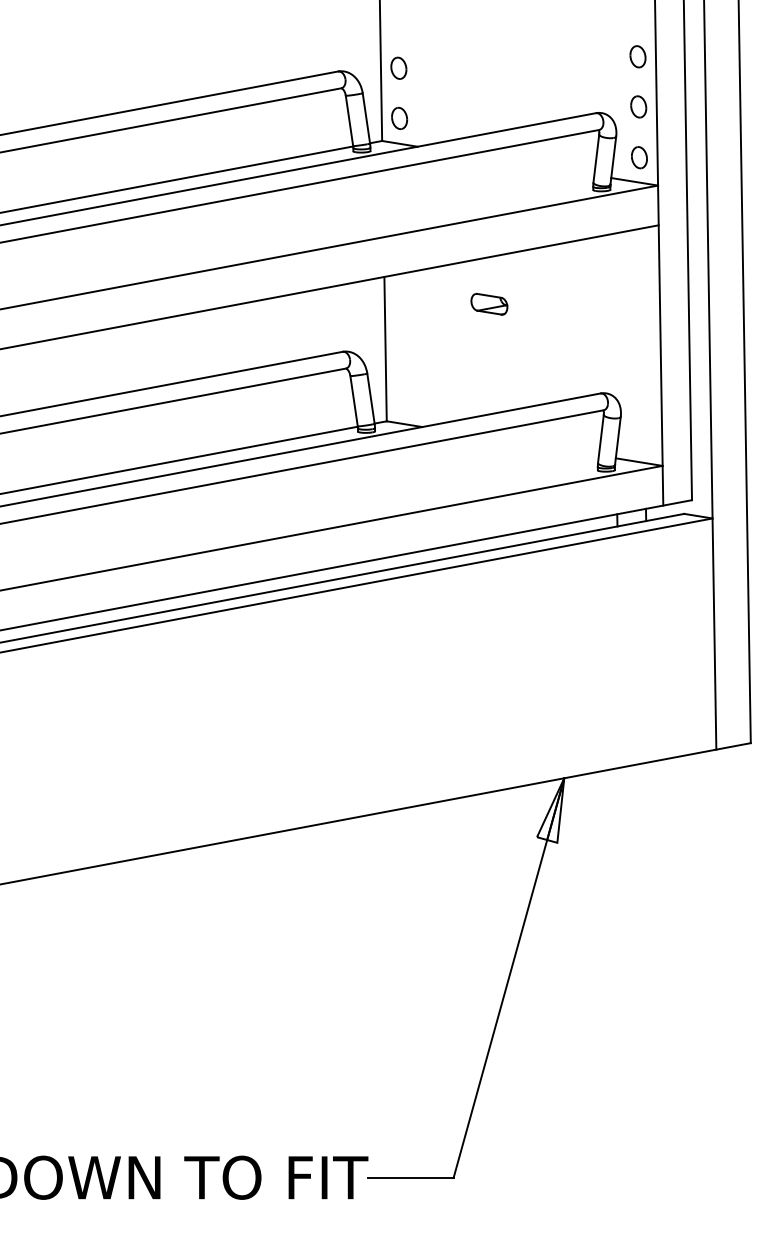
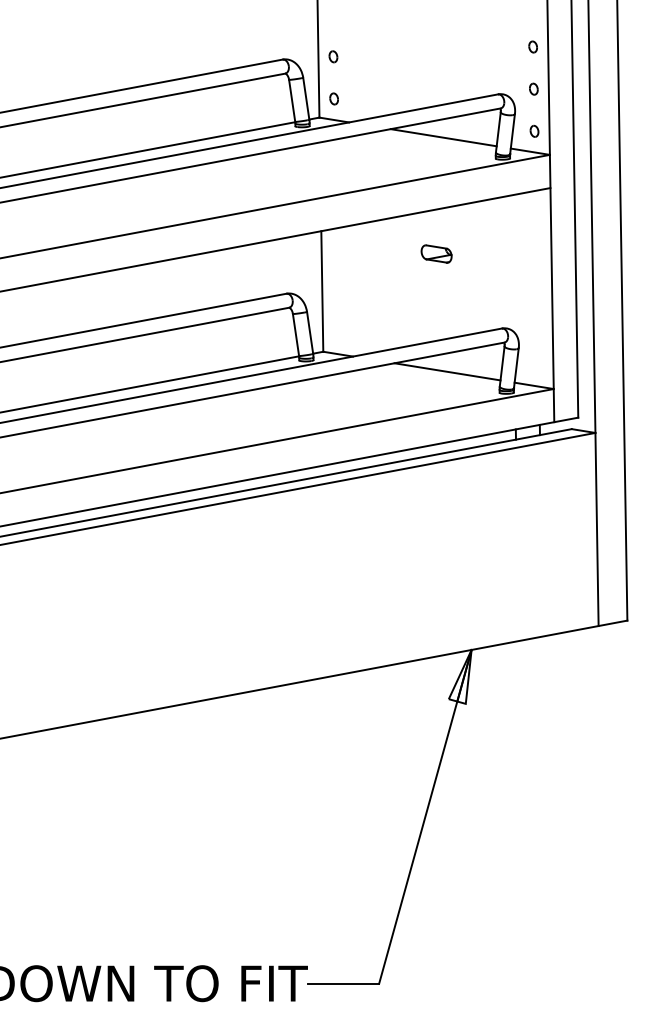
part: (637, 55) -> (532, 46), size x0.62
part: (398, 67) -> (333, 56), size x0.62
part: (638, 106) -> (533, 88), size x0.62
part: (399, 118) -> (333, 98), size x0.62
part: (639, 156) -> (534, 130), size x0.62
line: (530, 164) -> (443, 137), added
part: (489, 303) -> (436, 253), moved
line: (535, 445) -> (447, 371), added

